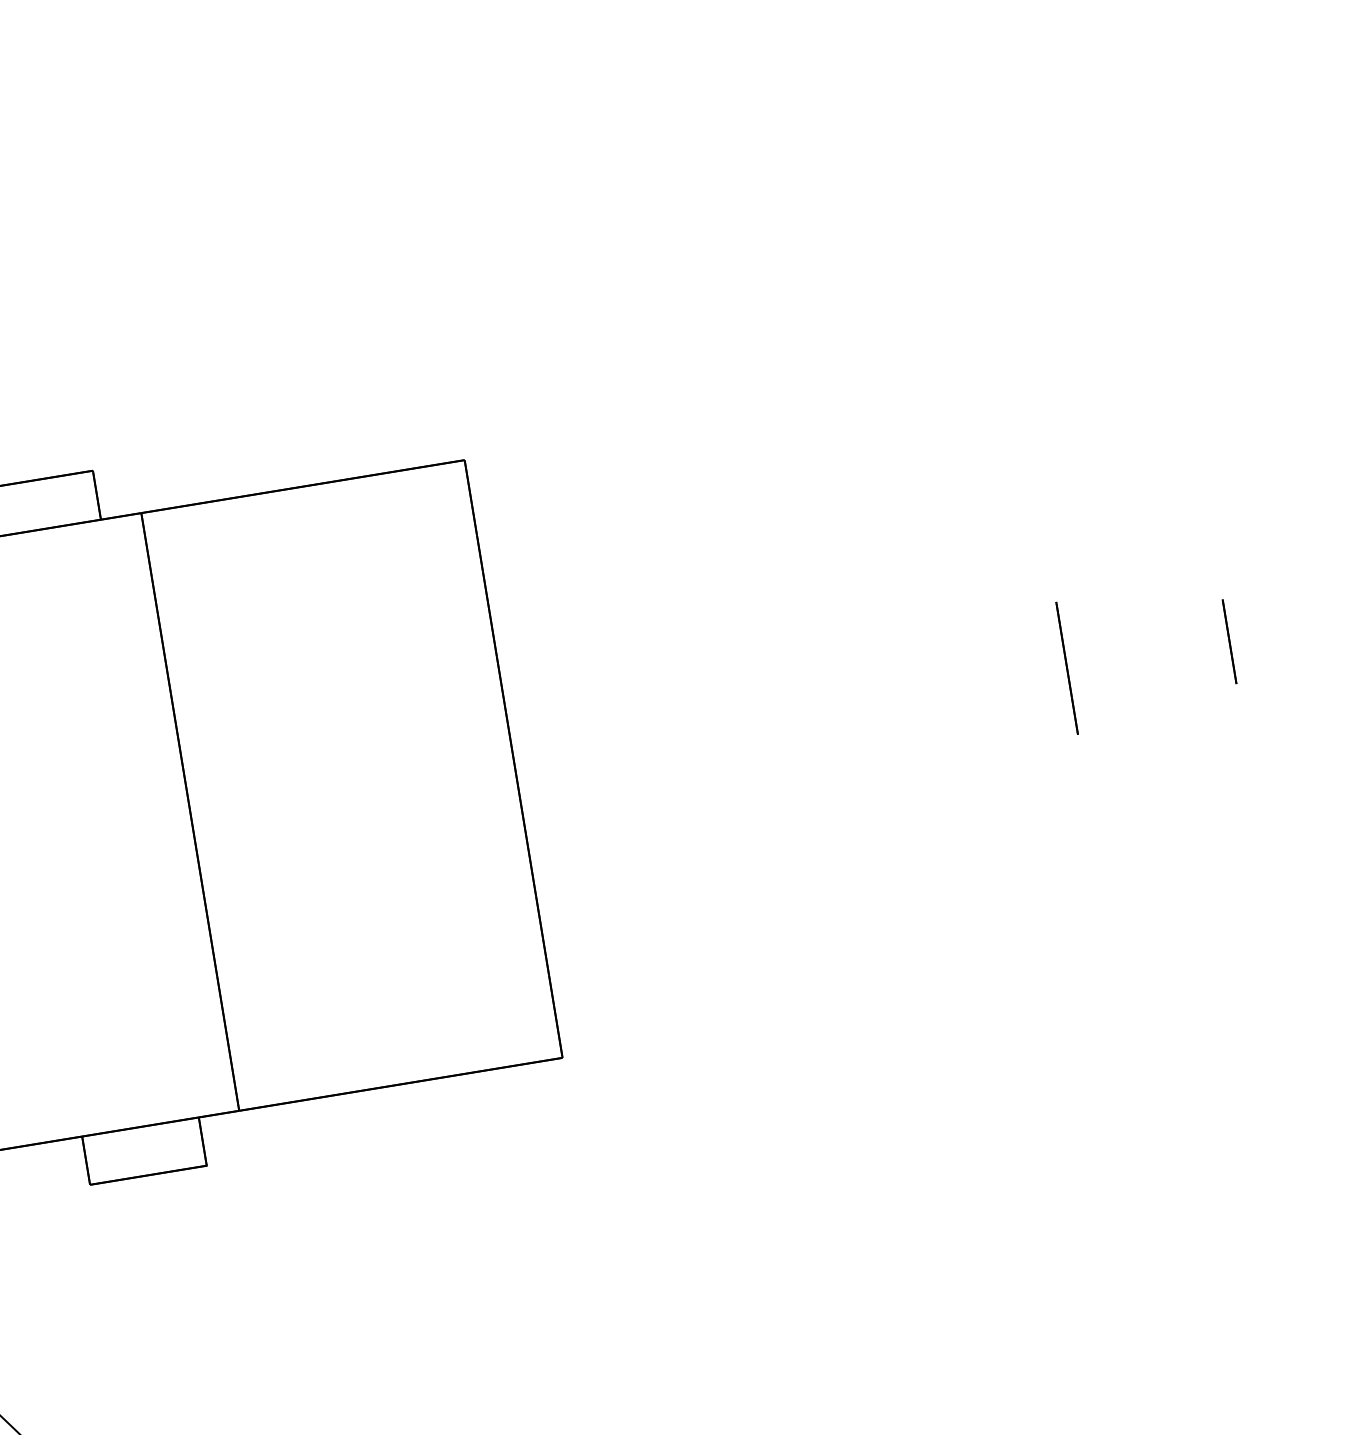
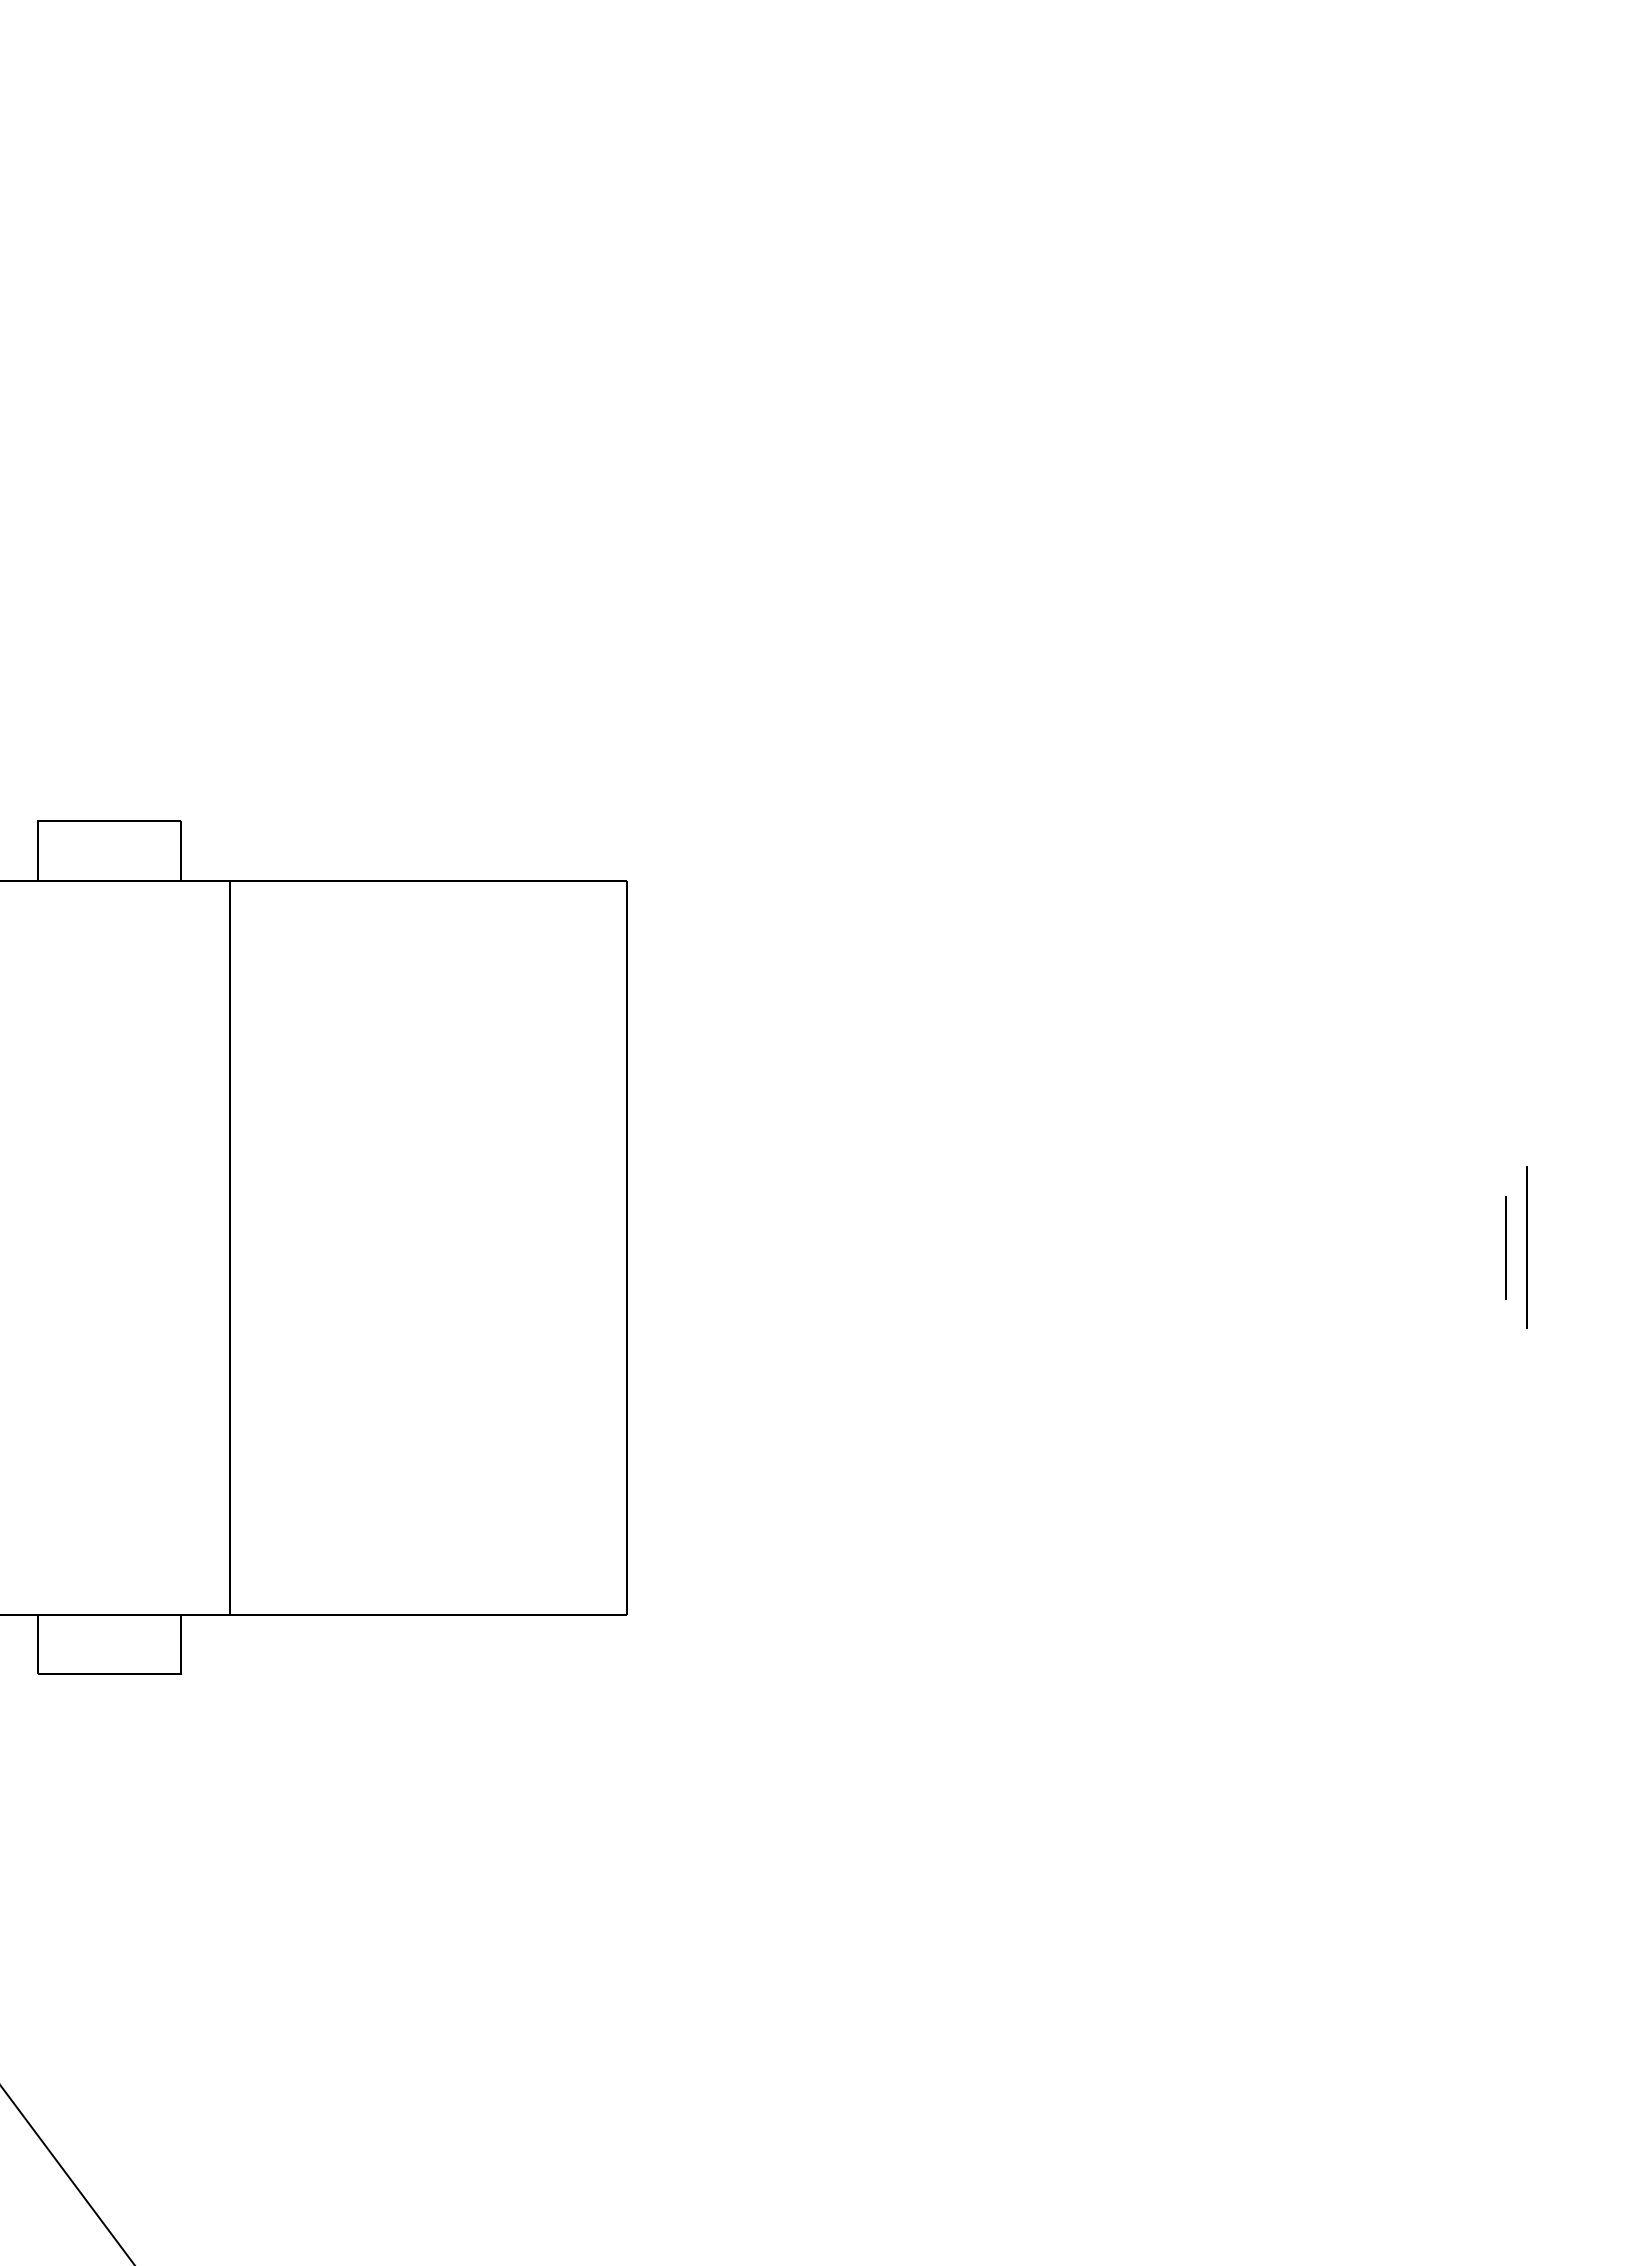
line: (1067, 668) -> (1526, 1247), moved

